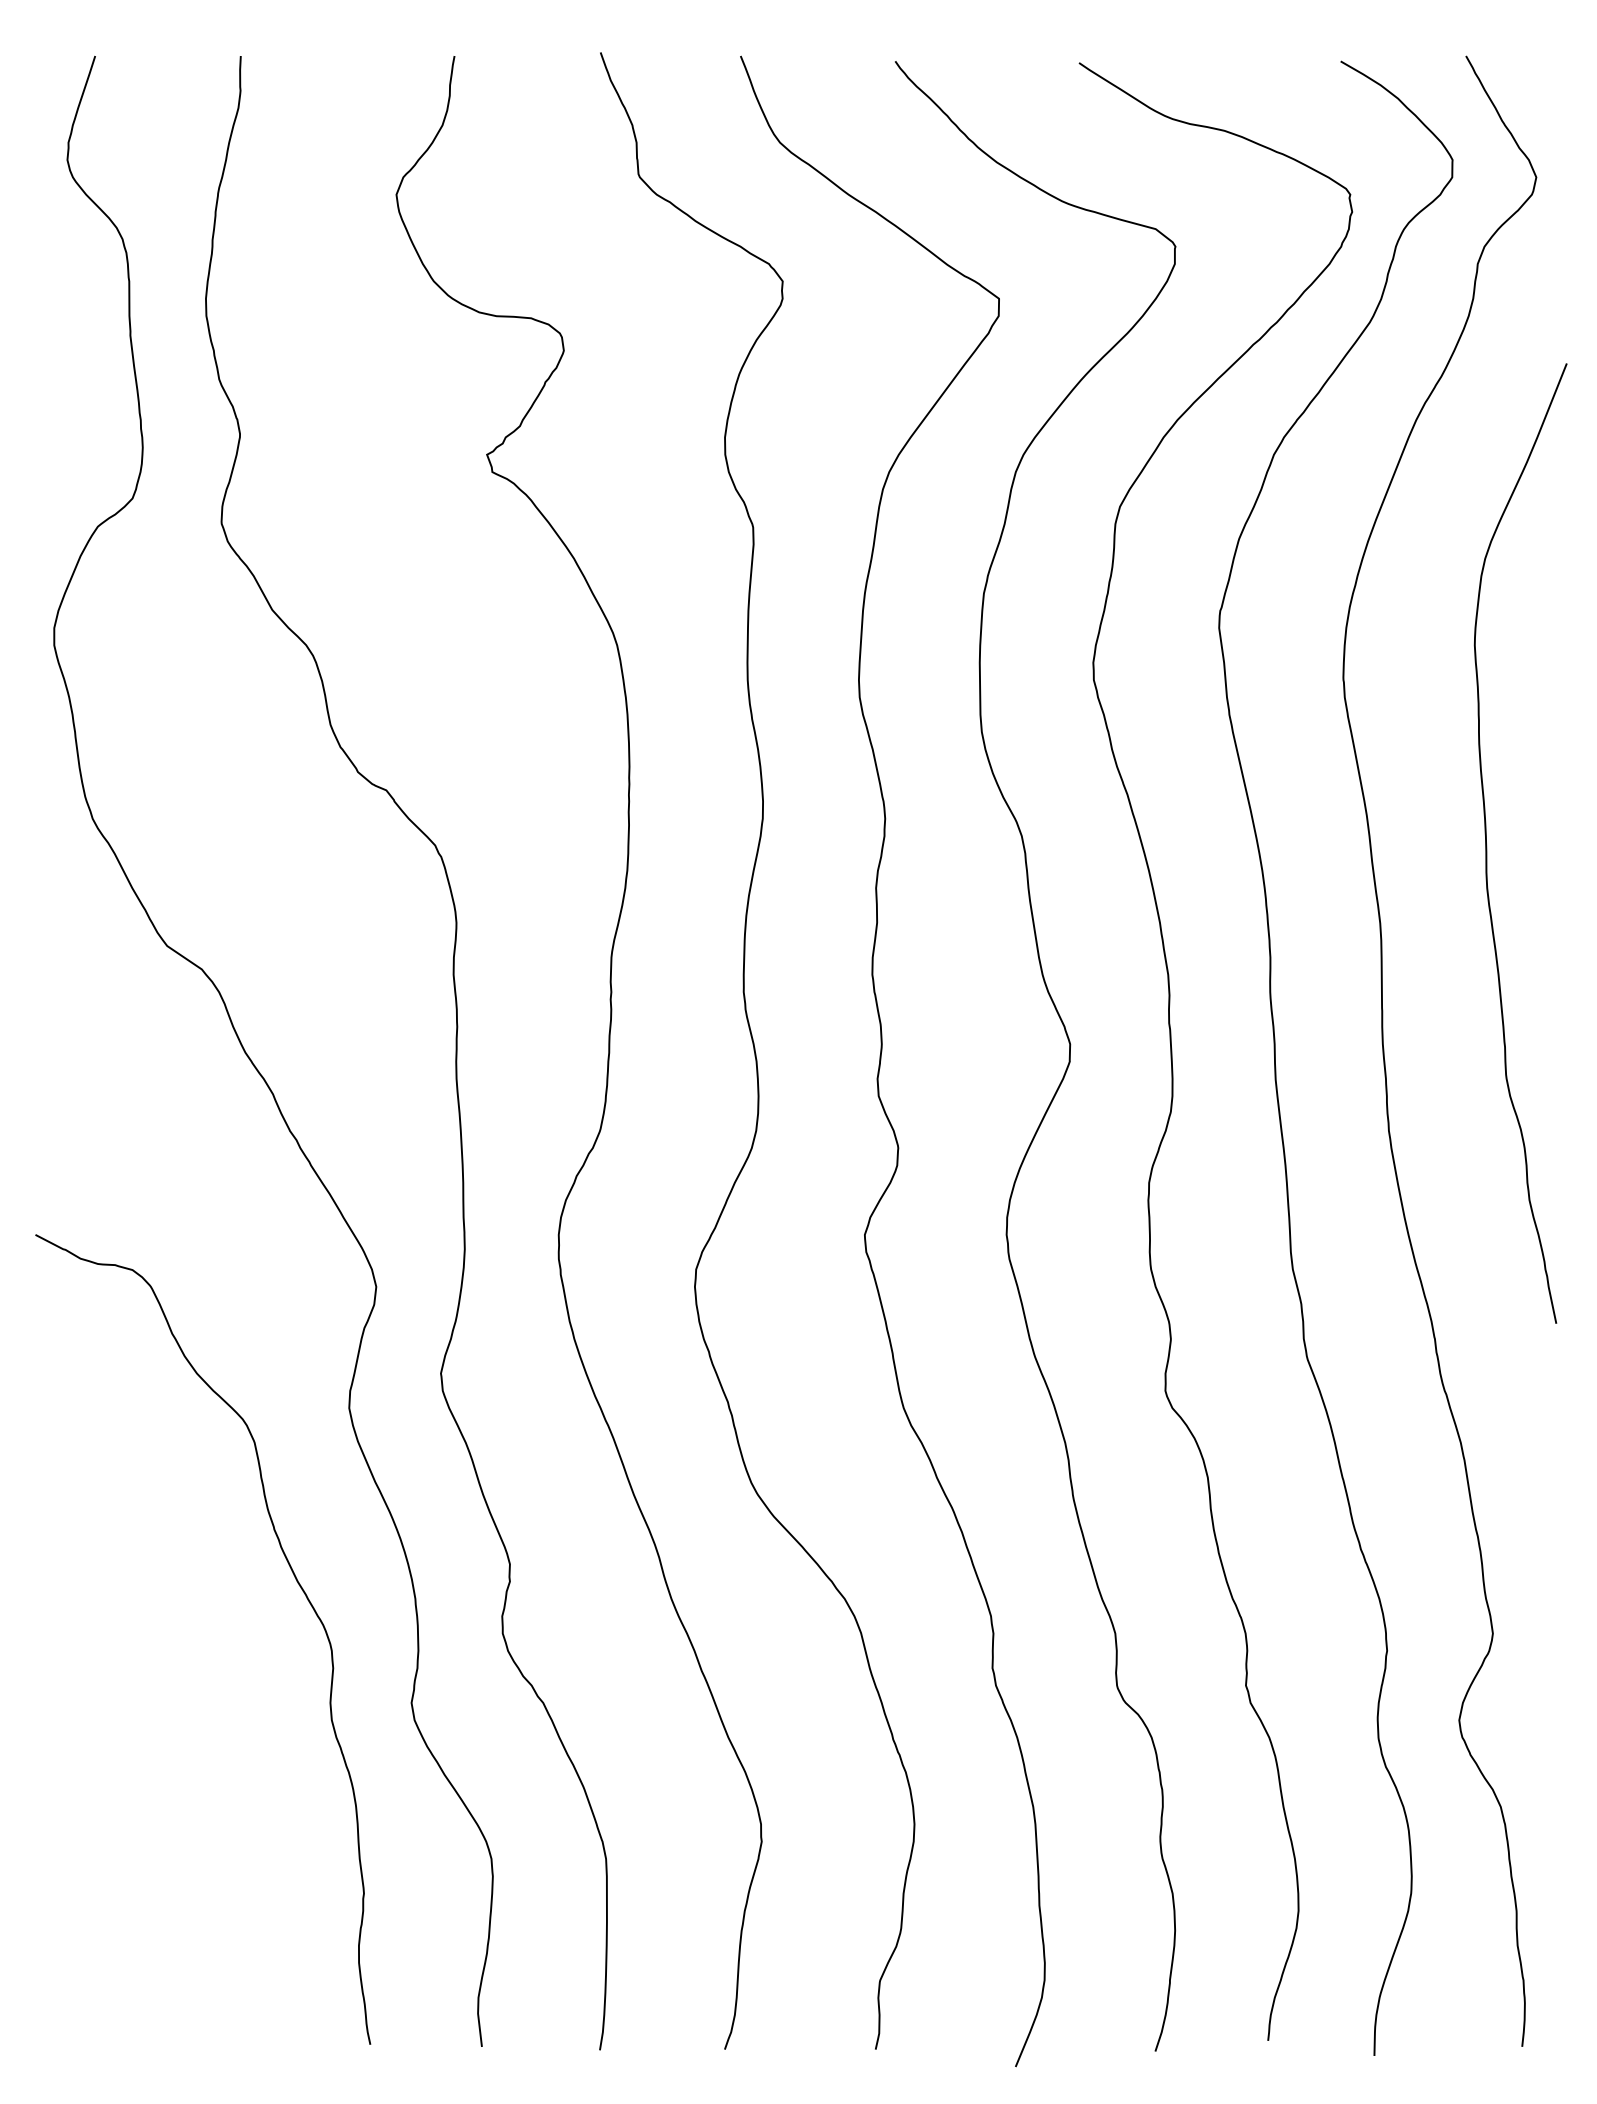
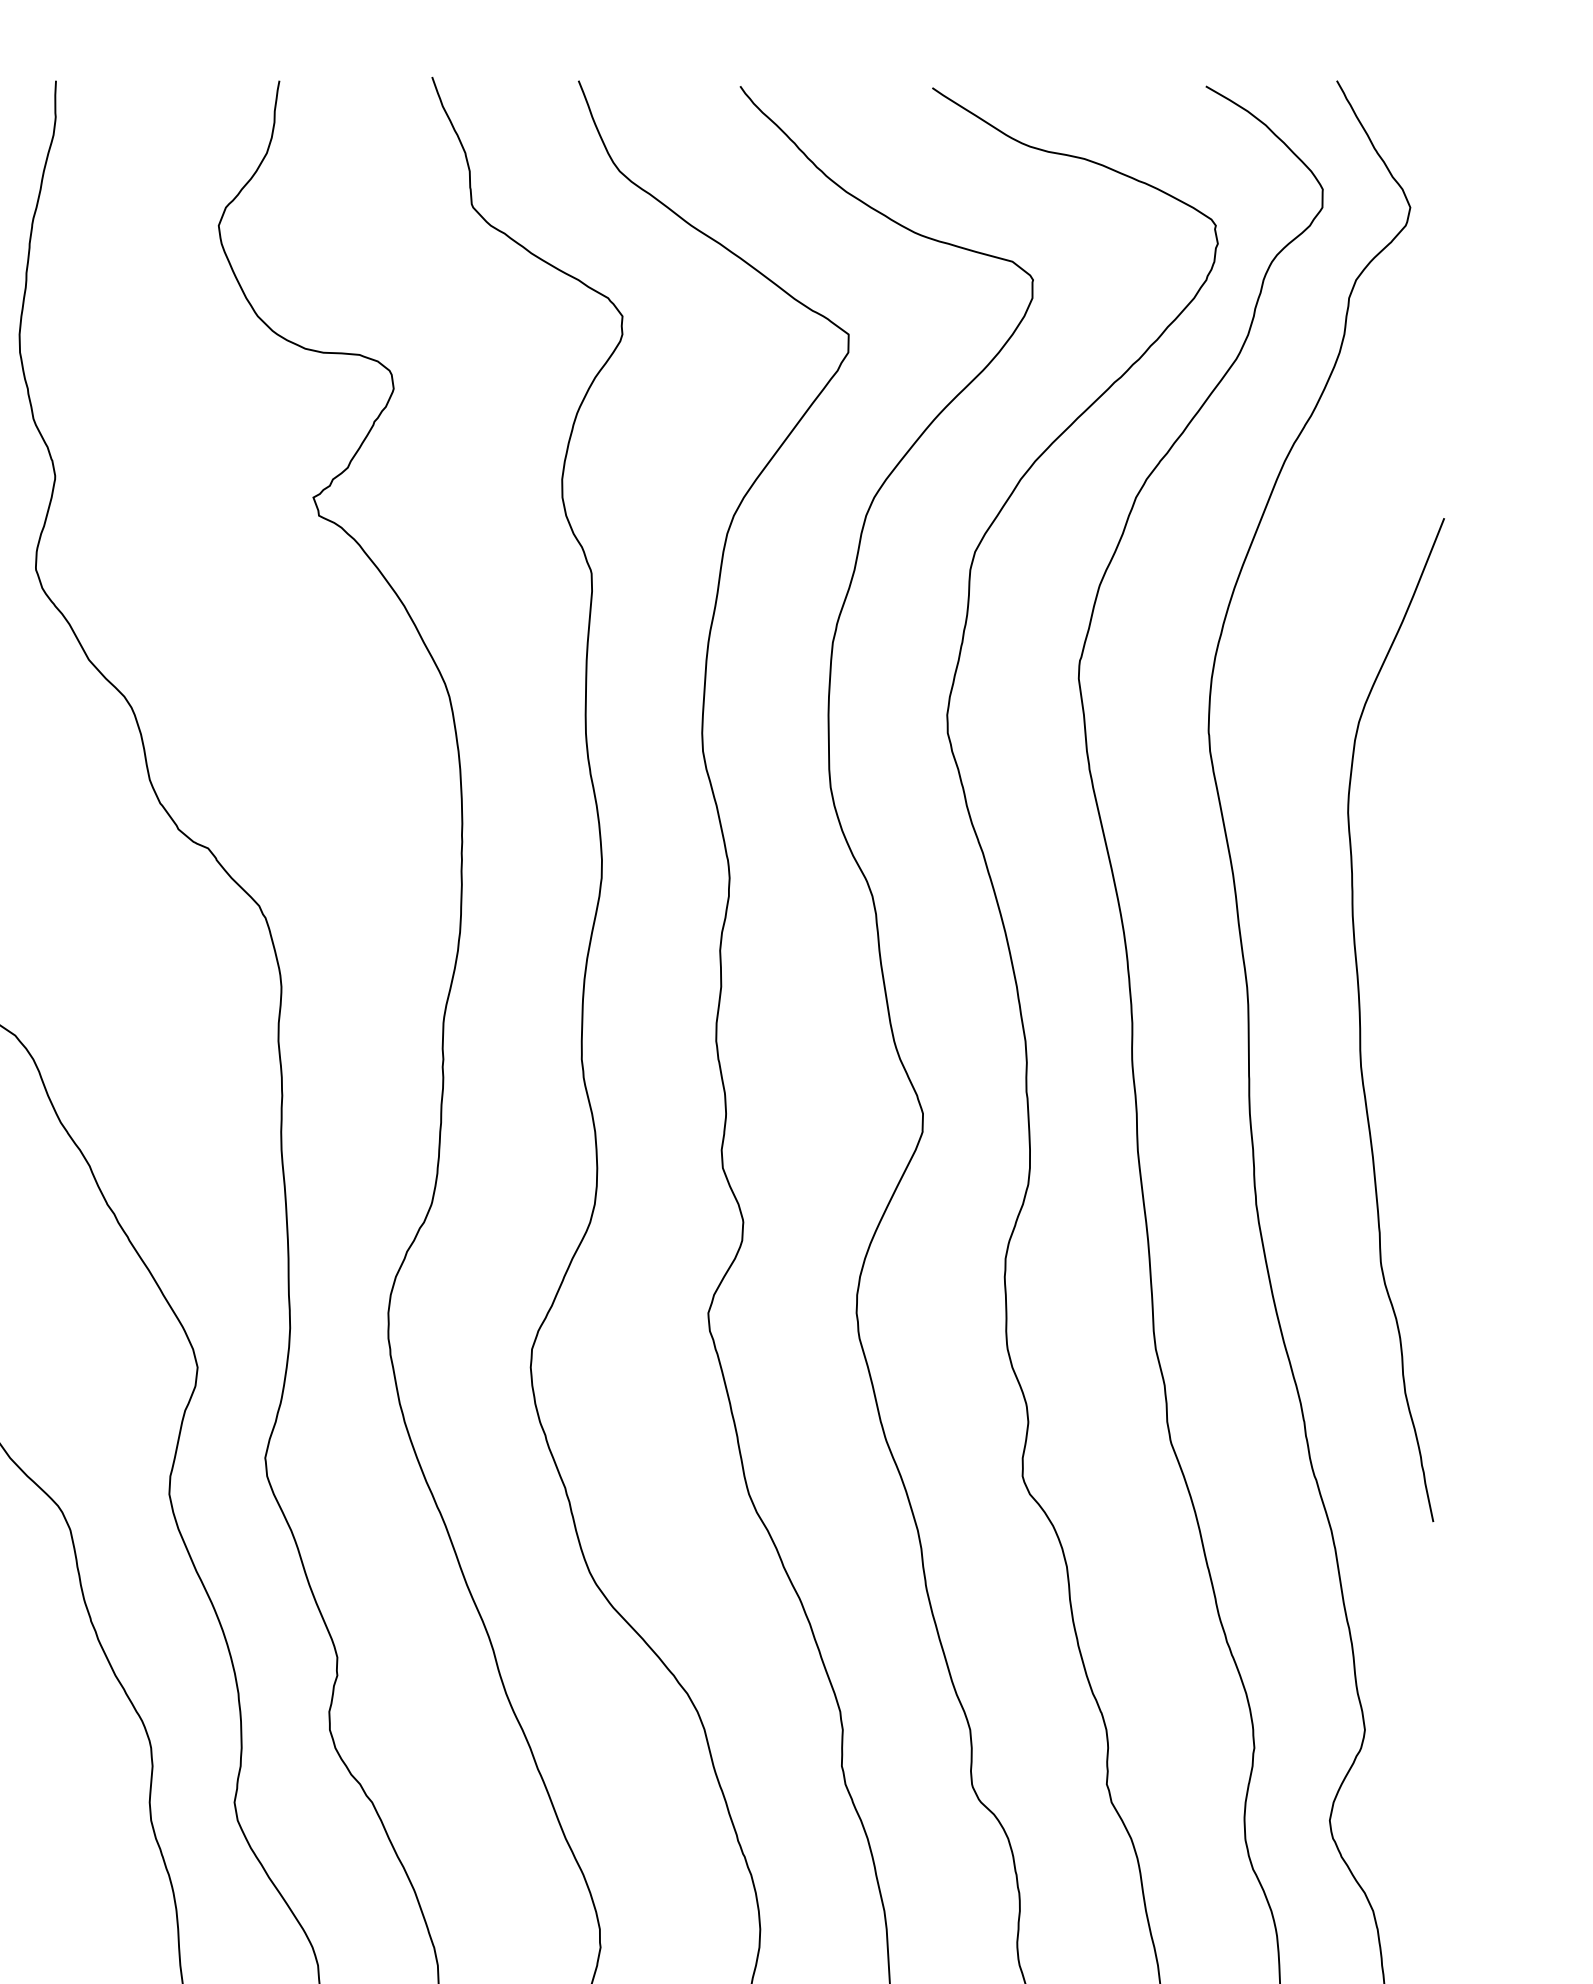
curve: (1487, 845) -> (1361, 1022), moved

